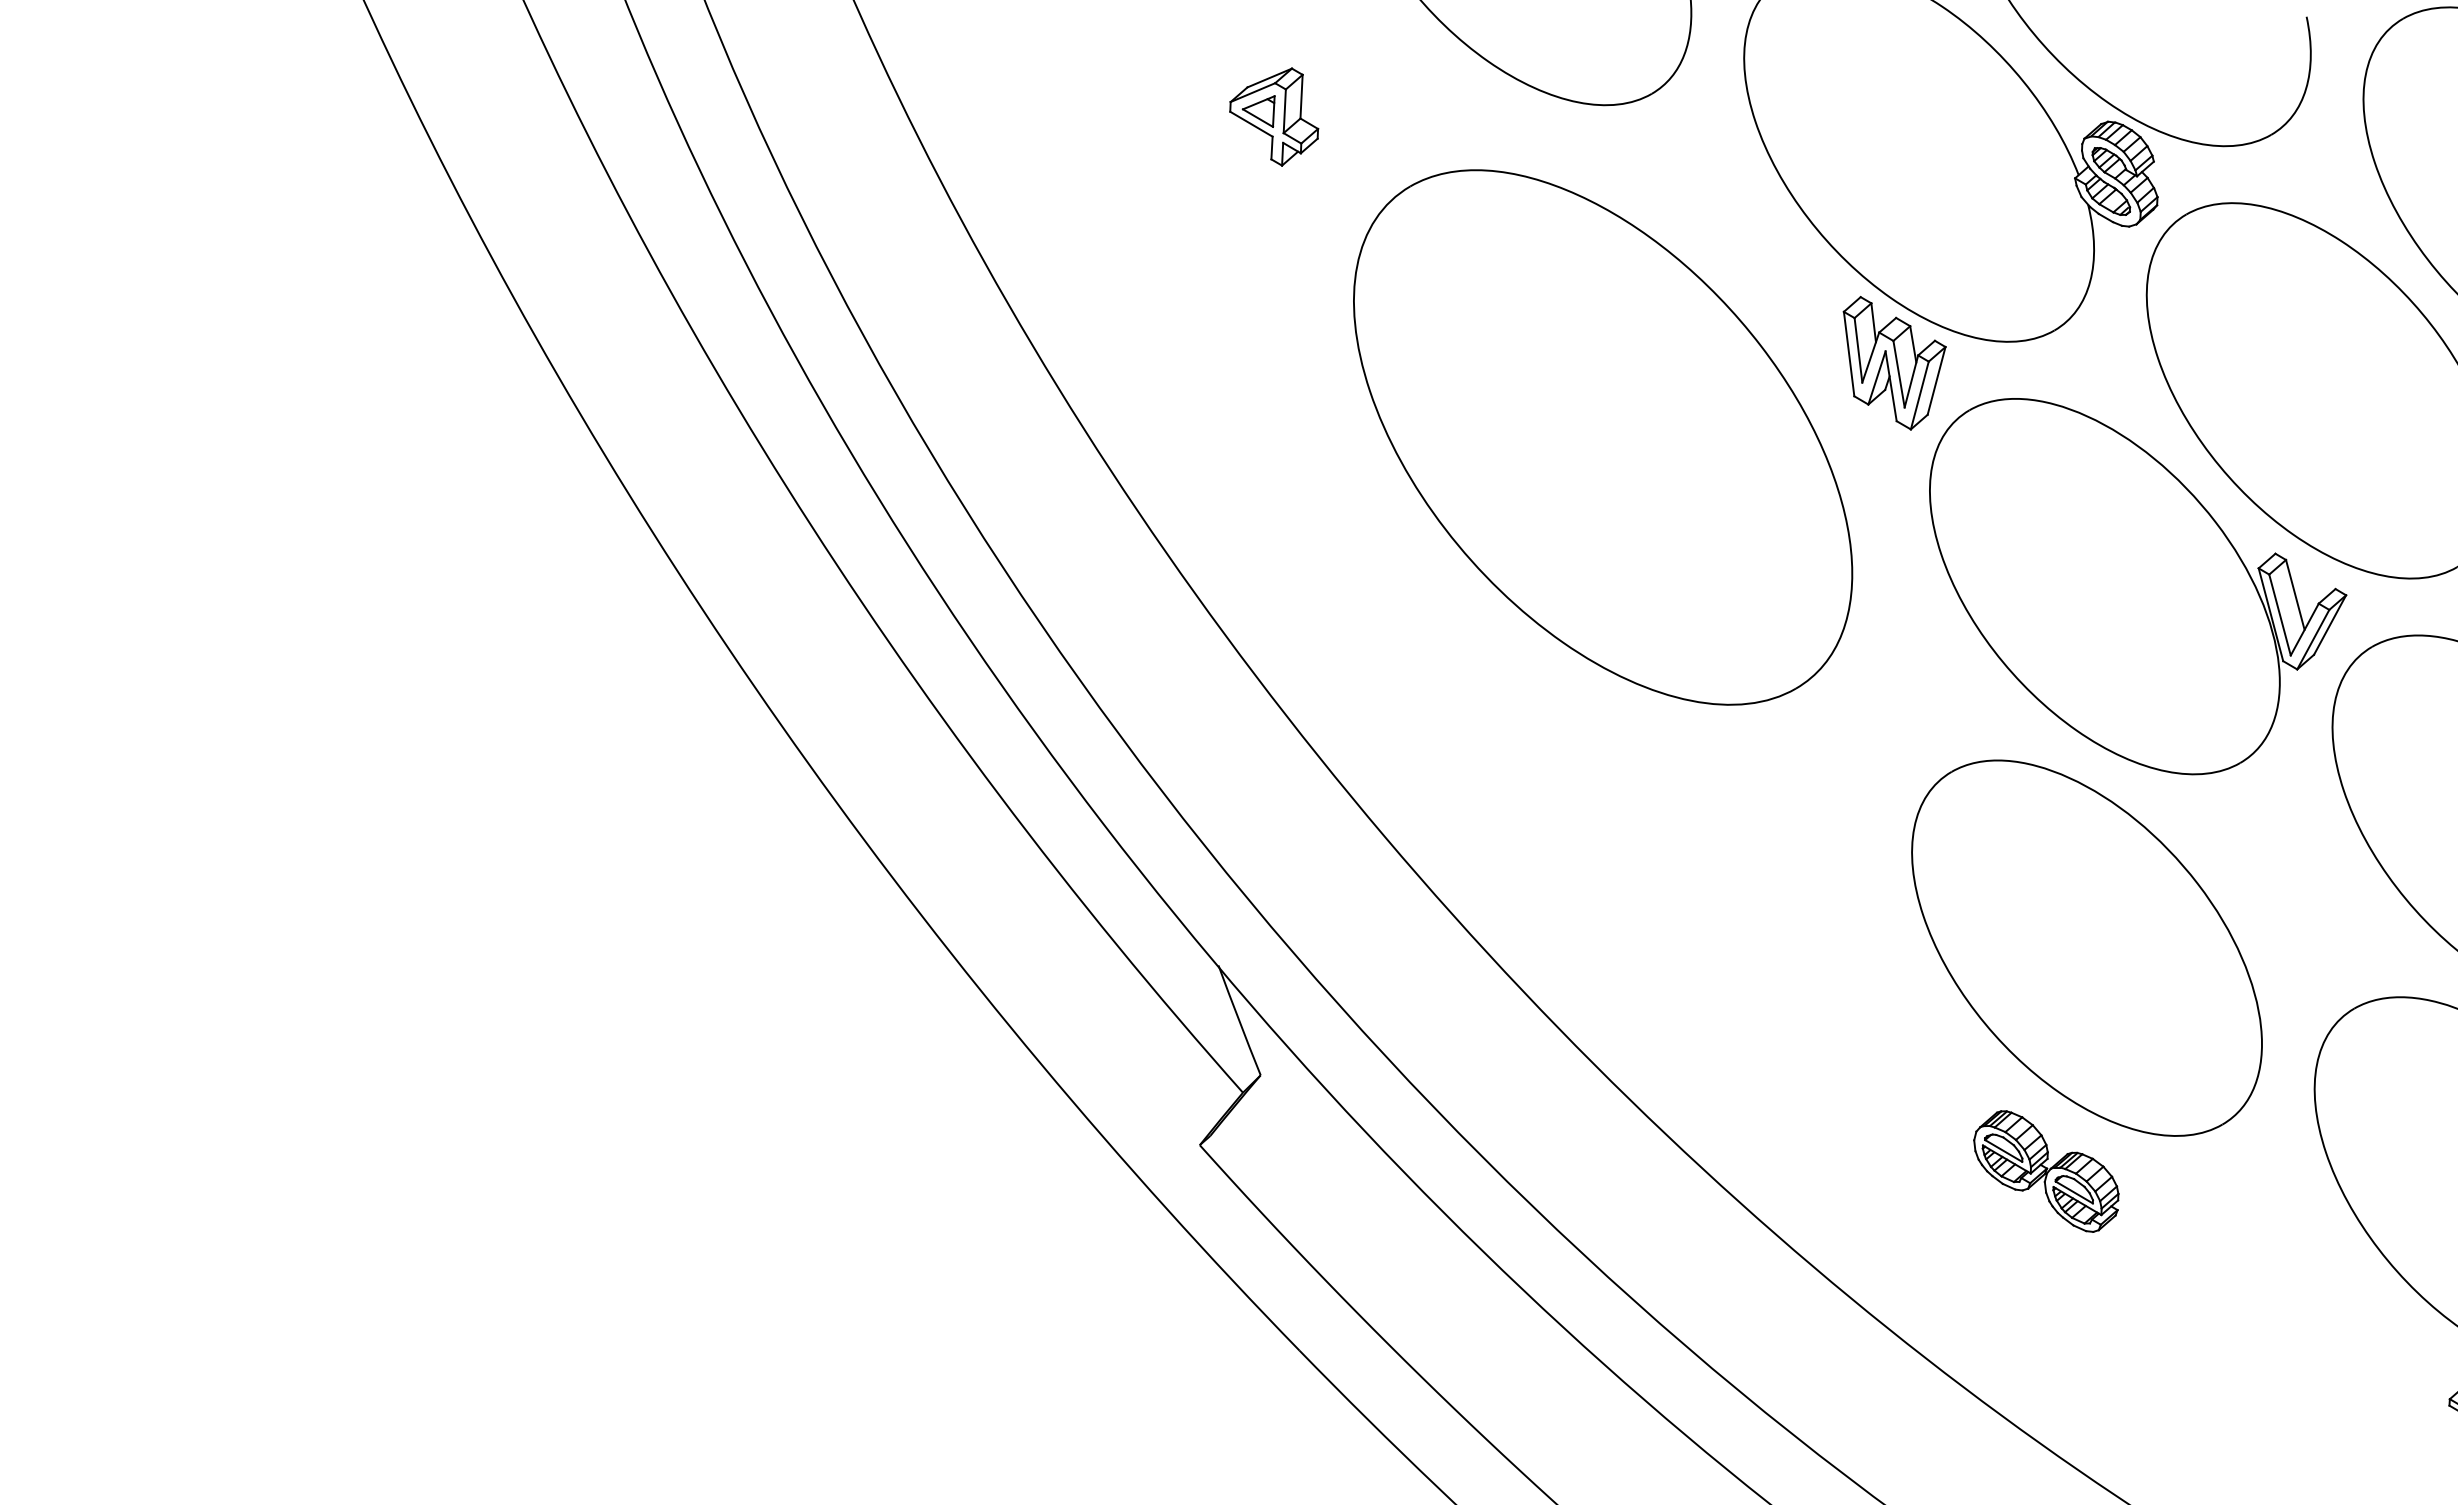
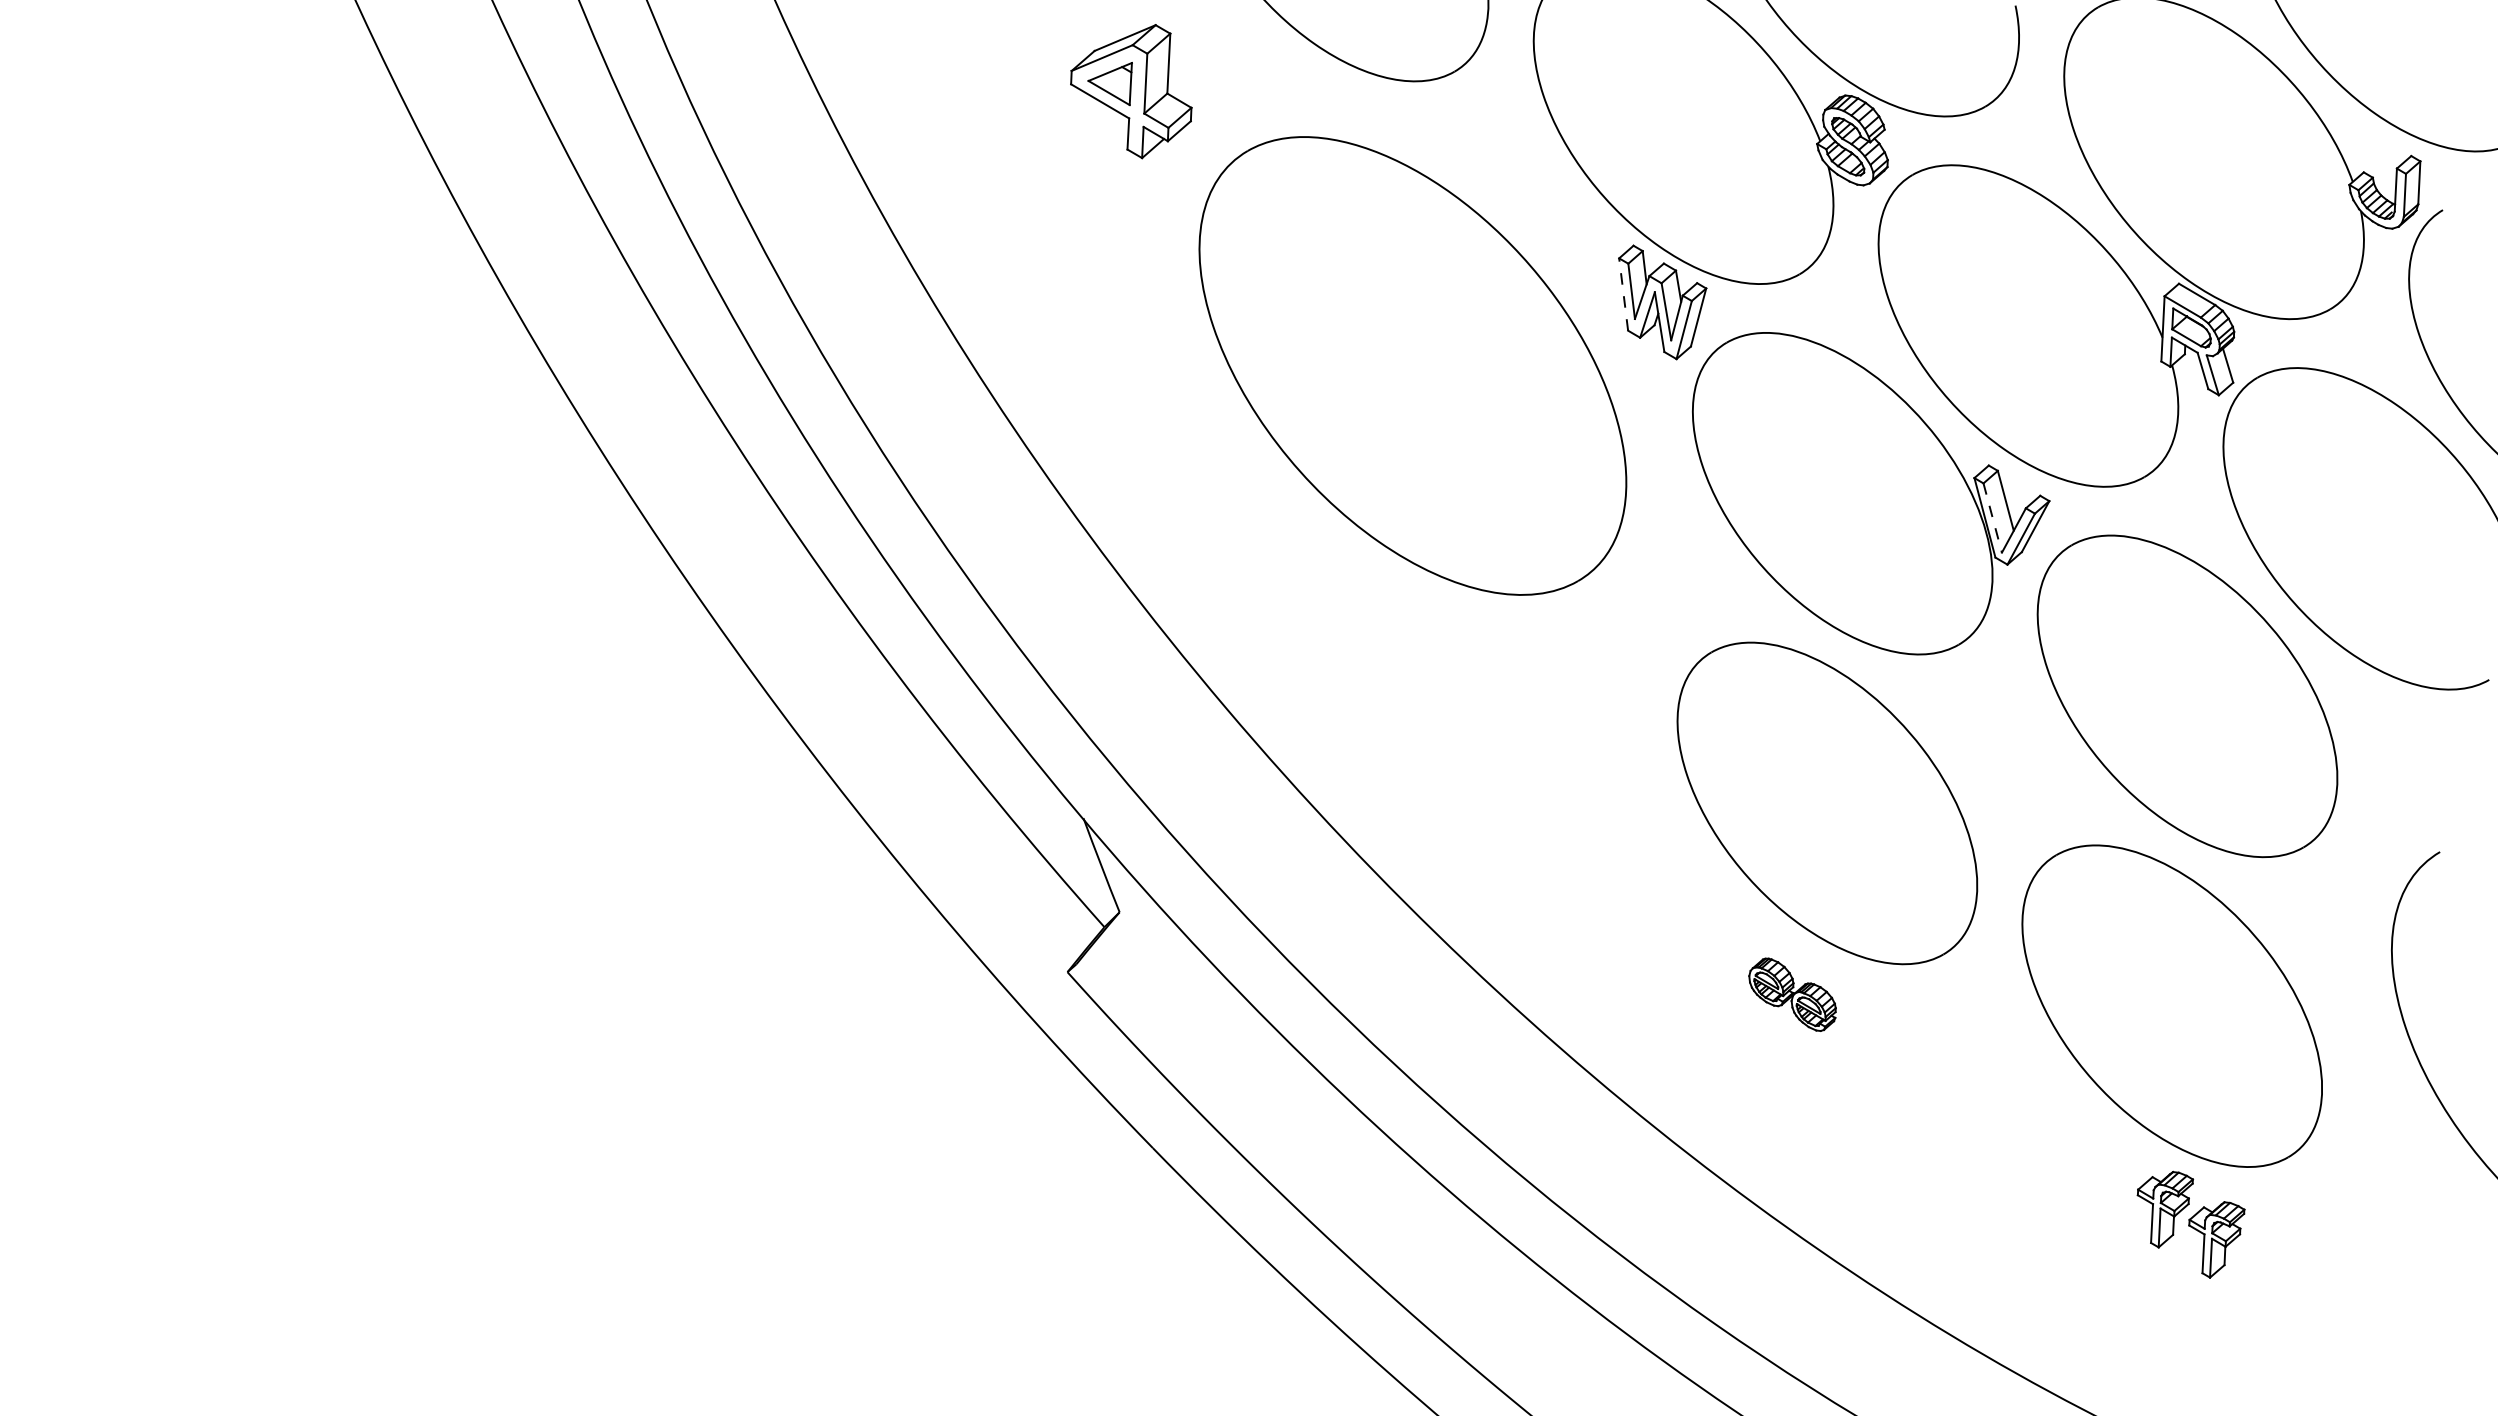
part: (1273, 117) -> (1130, 91), size x1.6
line: (1848, 354) -> (1623, 294), solid -> dashed
line: (2279, 615) -> (1992, 518), solid -> dashed
part: (2046, 1171) -> (1792, 994), size x0.7

